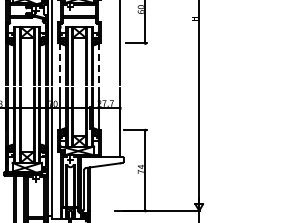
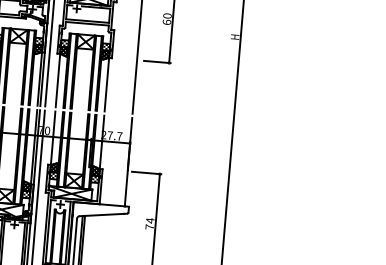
line: (60, 64) -> (58, 80), dashed -> solid
line: (98, 64) -> (106, 84), dashed -> solid

